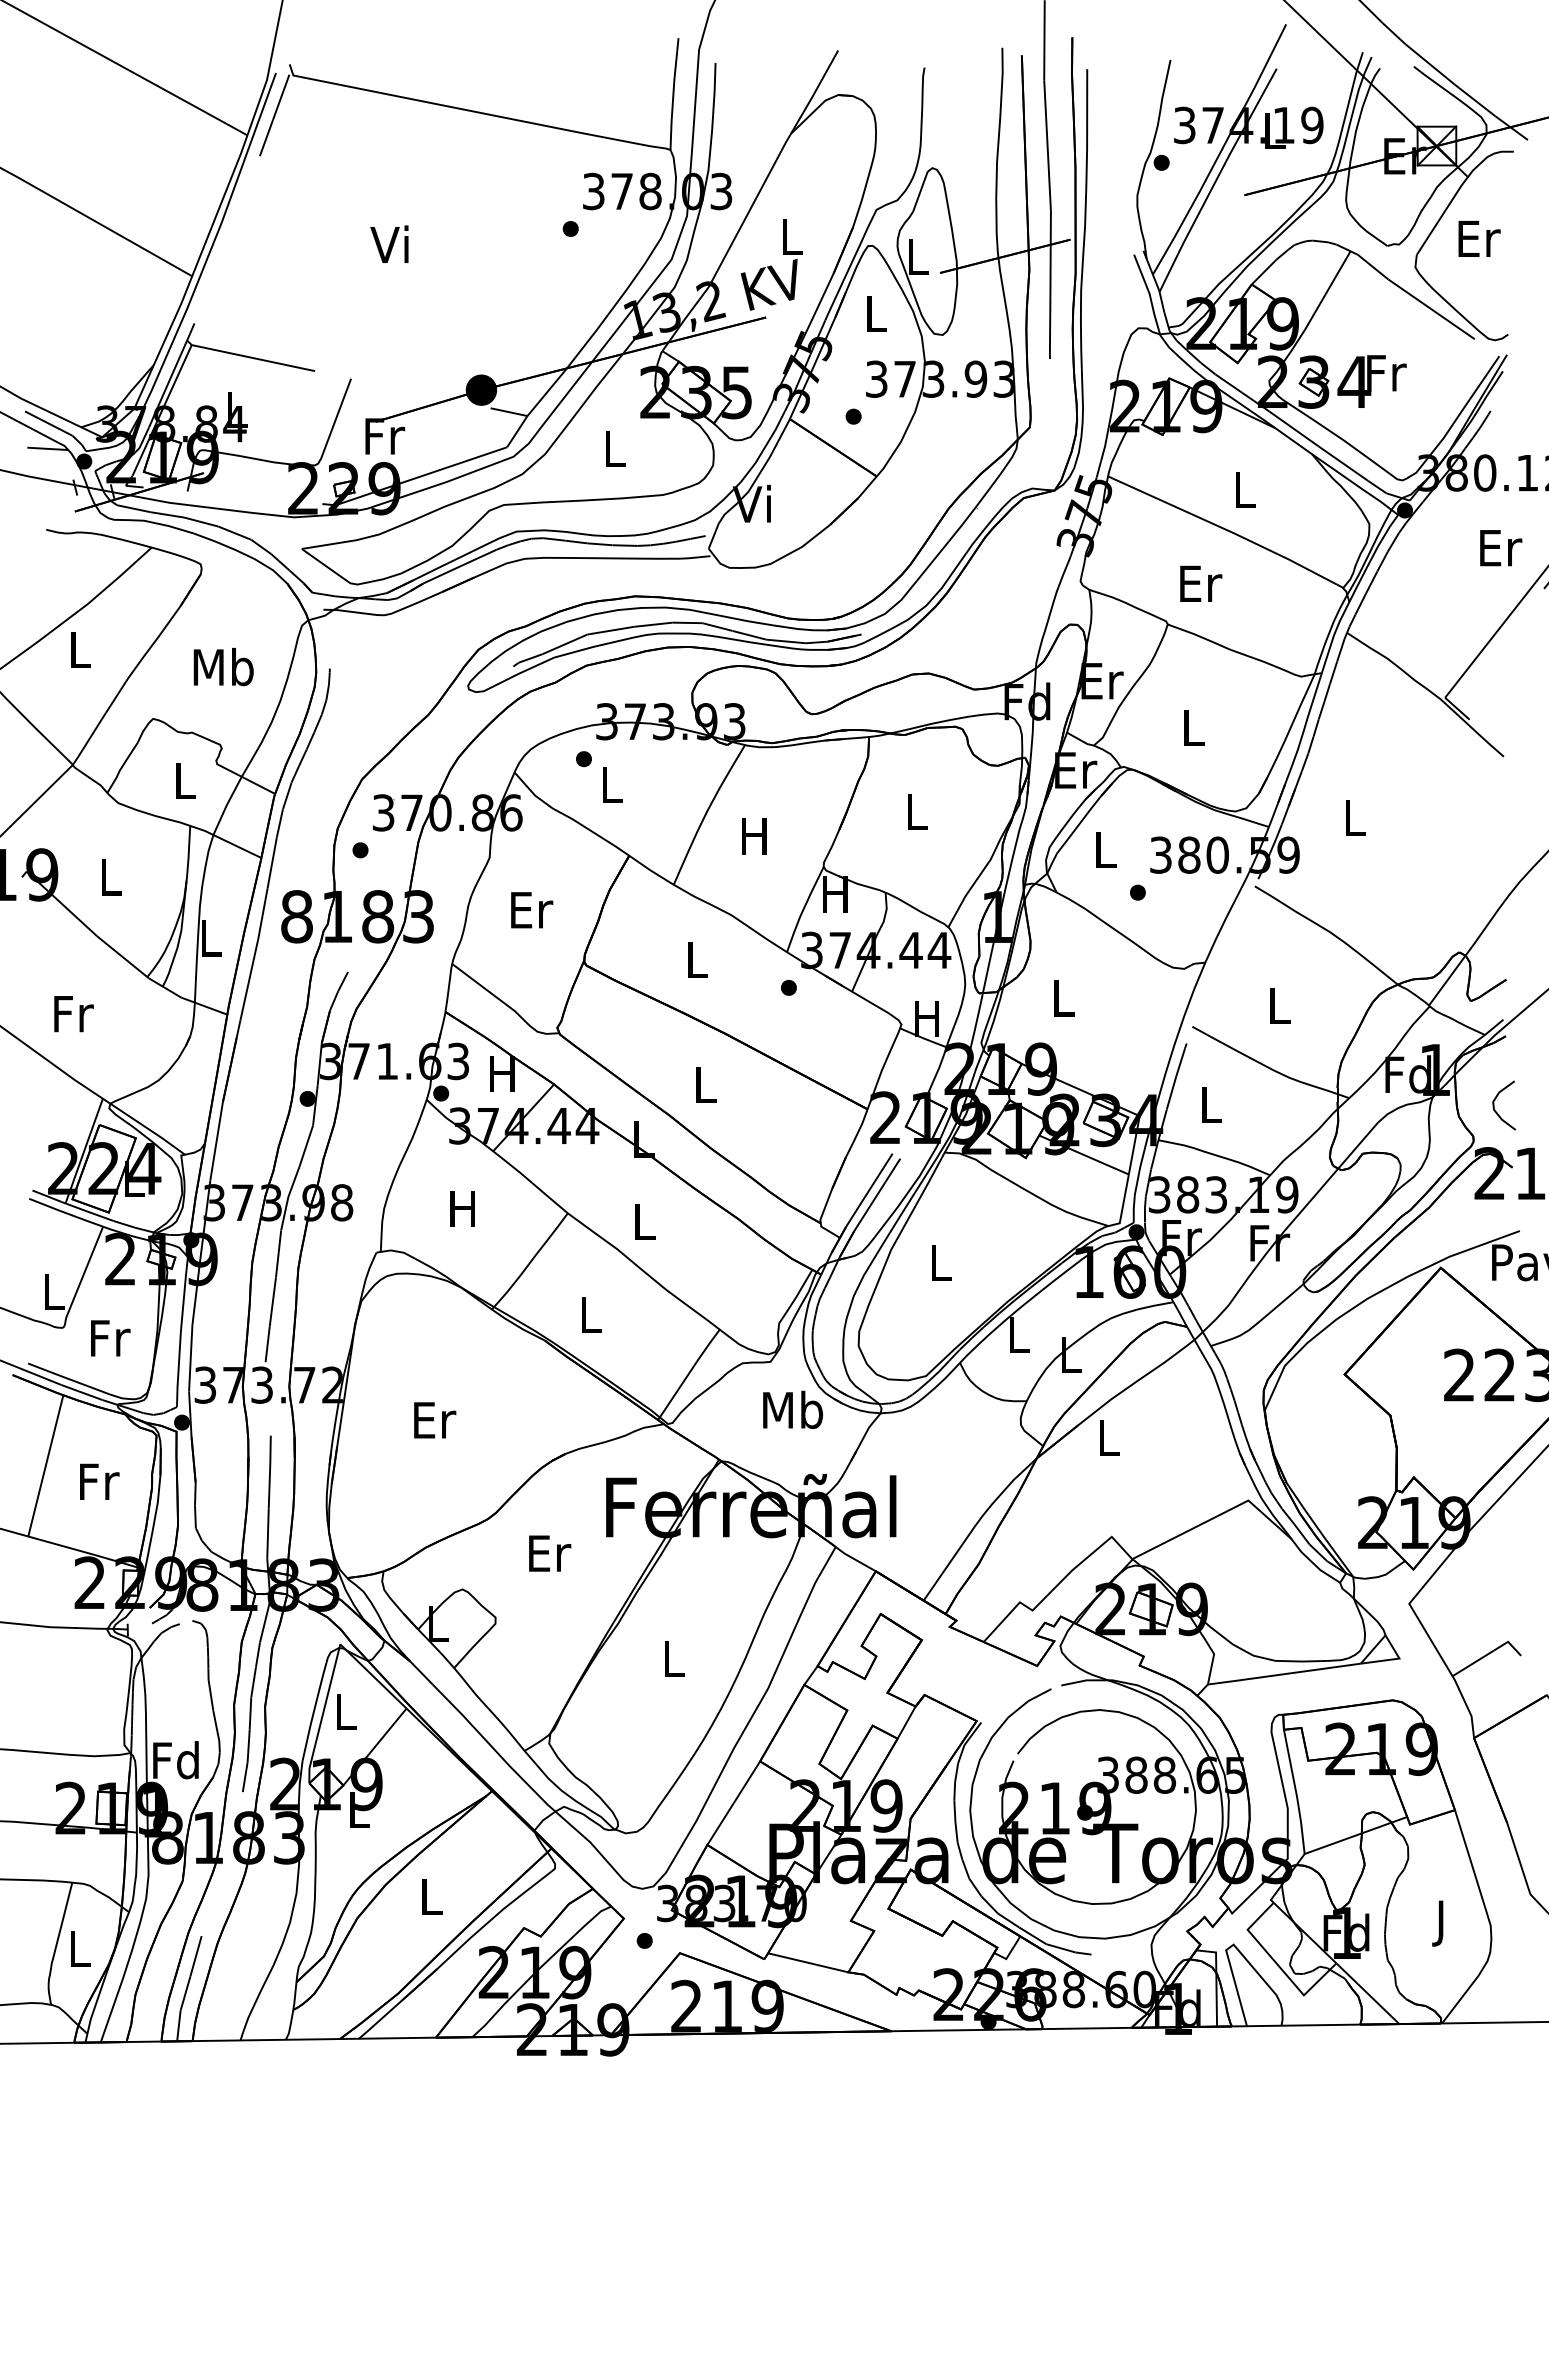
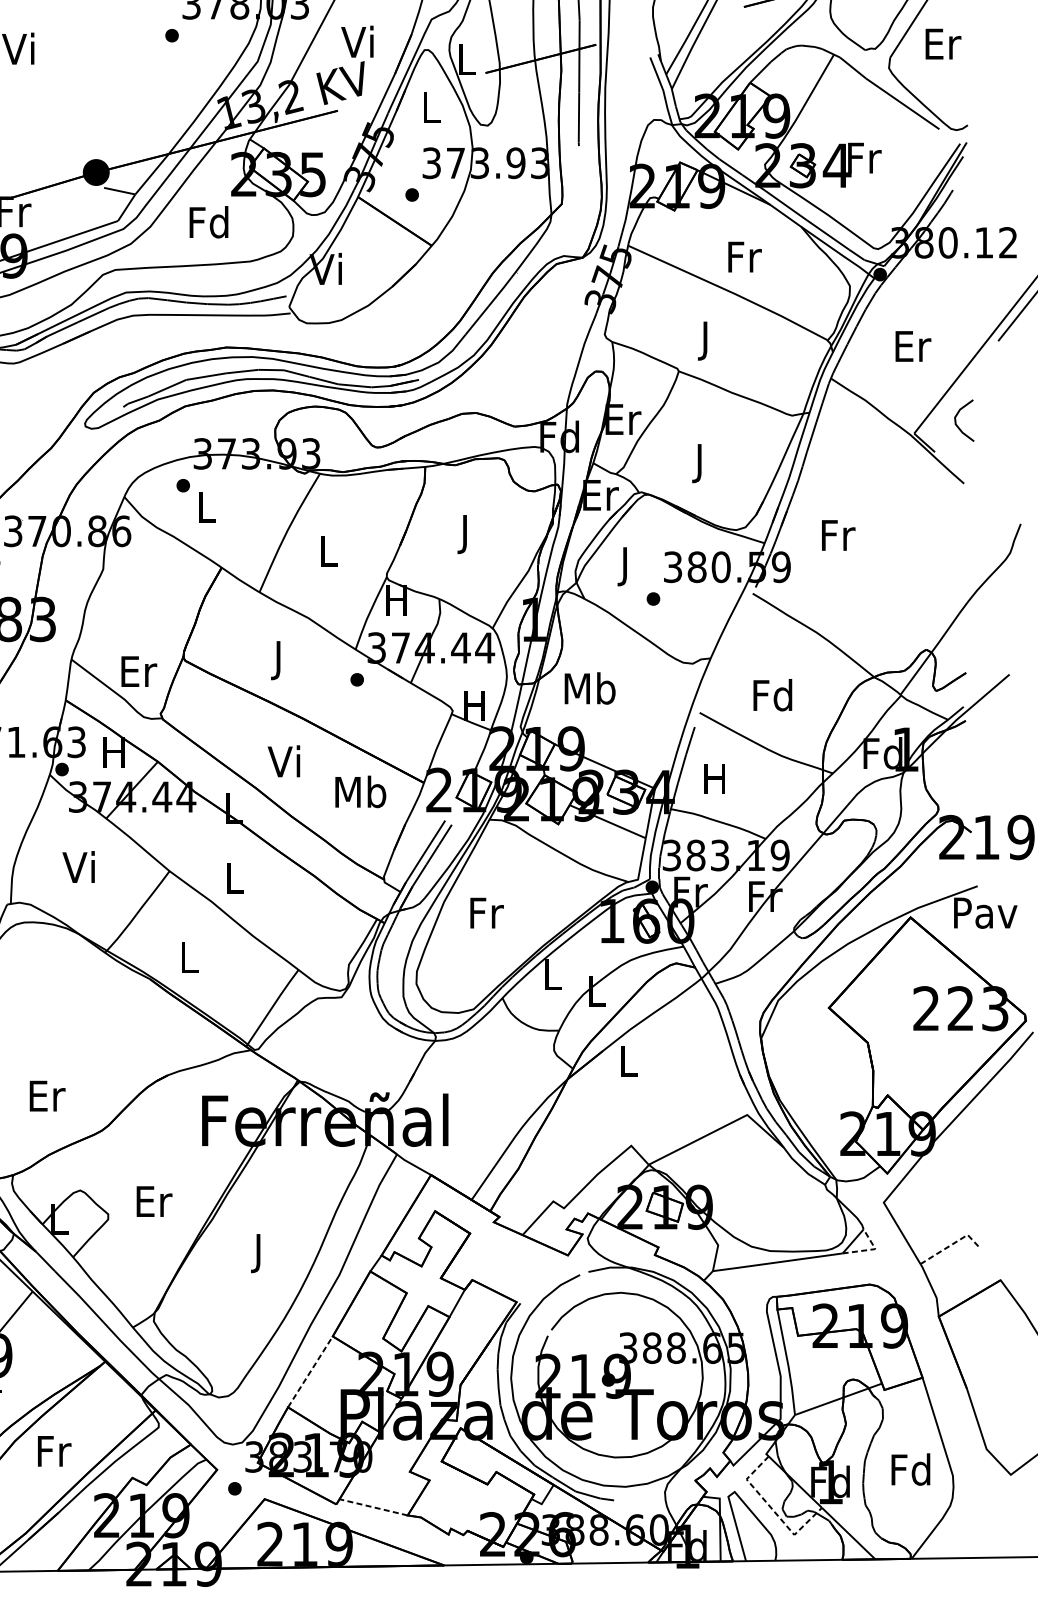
text: (789, 235) -> (357, 41), L -> Vi
text: (613, 448) -> (208, 222), L -> Fd
text: (1245, 489) -> (744, 256), L -> Fr
text: (1501, 548) -> (913, 346), moved
text: (1201, 588) -> (707, 340), Er -> J
text: (1193, 733) -> (700, 463), L -> J
text: (917, 816) -> (466, 534), L -> J
text: (1355, 817) -> (838, 535), L -> Fr
text: (754, 836) -> (328, 551), H -> L
text: (1105, 854) -> (625, 566), L -> J
text: (532, 910) -> (139, 671), moved
text: (697, 965) -> (279, 660), L -> J
text: (1063, 998) -> (590, 688), L -> Mb
text: (1278, 1005) -> (772, 694), L -> Fd
text: (702, 1083) -> (283, 761), L -> Vi
text: (1210, 1104) -> (715, 778), L -> H
curve: (1494, 1105) -> (956, 420), moved
text: (460, 1208) -> (78, 867), H -> Vi
text: (941, 1262) -> (486, 912), L -> Fr
text: (793, 1409) -> (361, 791), moved
text: (435, 1420) -> (47, 1096), moved
text: (550, 1553) -> (154, 1201), moved
line: (1489, 1653) -> (951, 1244), solid -> dashed
line: (1394, 1659) -> (871, 1249), solid -> dashed
text: (673, 1663) -> (259, 1253), L -> J
line: (734, 1802) -> (311, 1371), solid -> dashed
text: (432, 1896) -> (54, 1451), L -> Fr
text: (1440, 1922) -> (910, 1473), J -> Fd
line: (807, 1962) -> (373, 1507), solid -> dashed
line: (1278, 1965) -> (772, 1509), solid -> dashed

